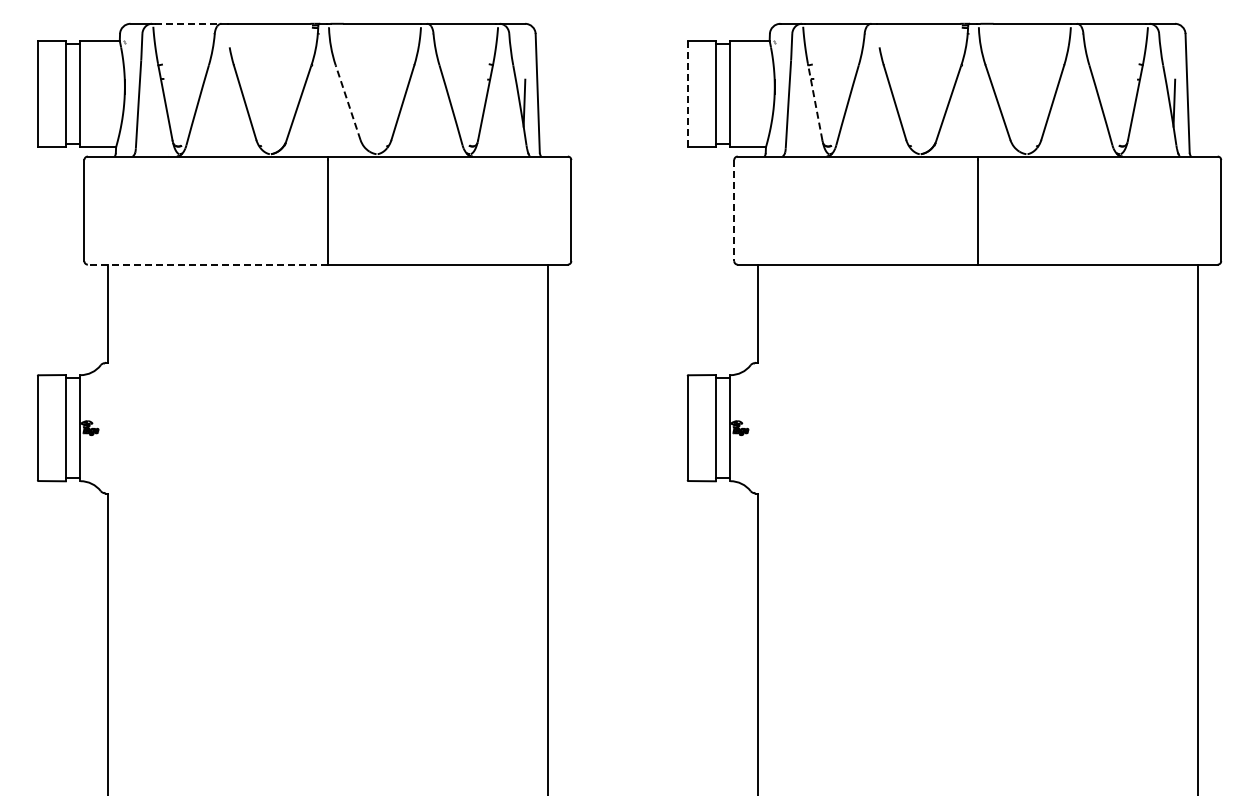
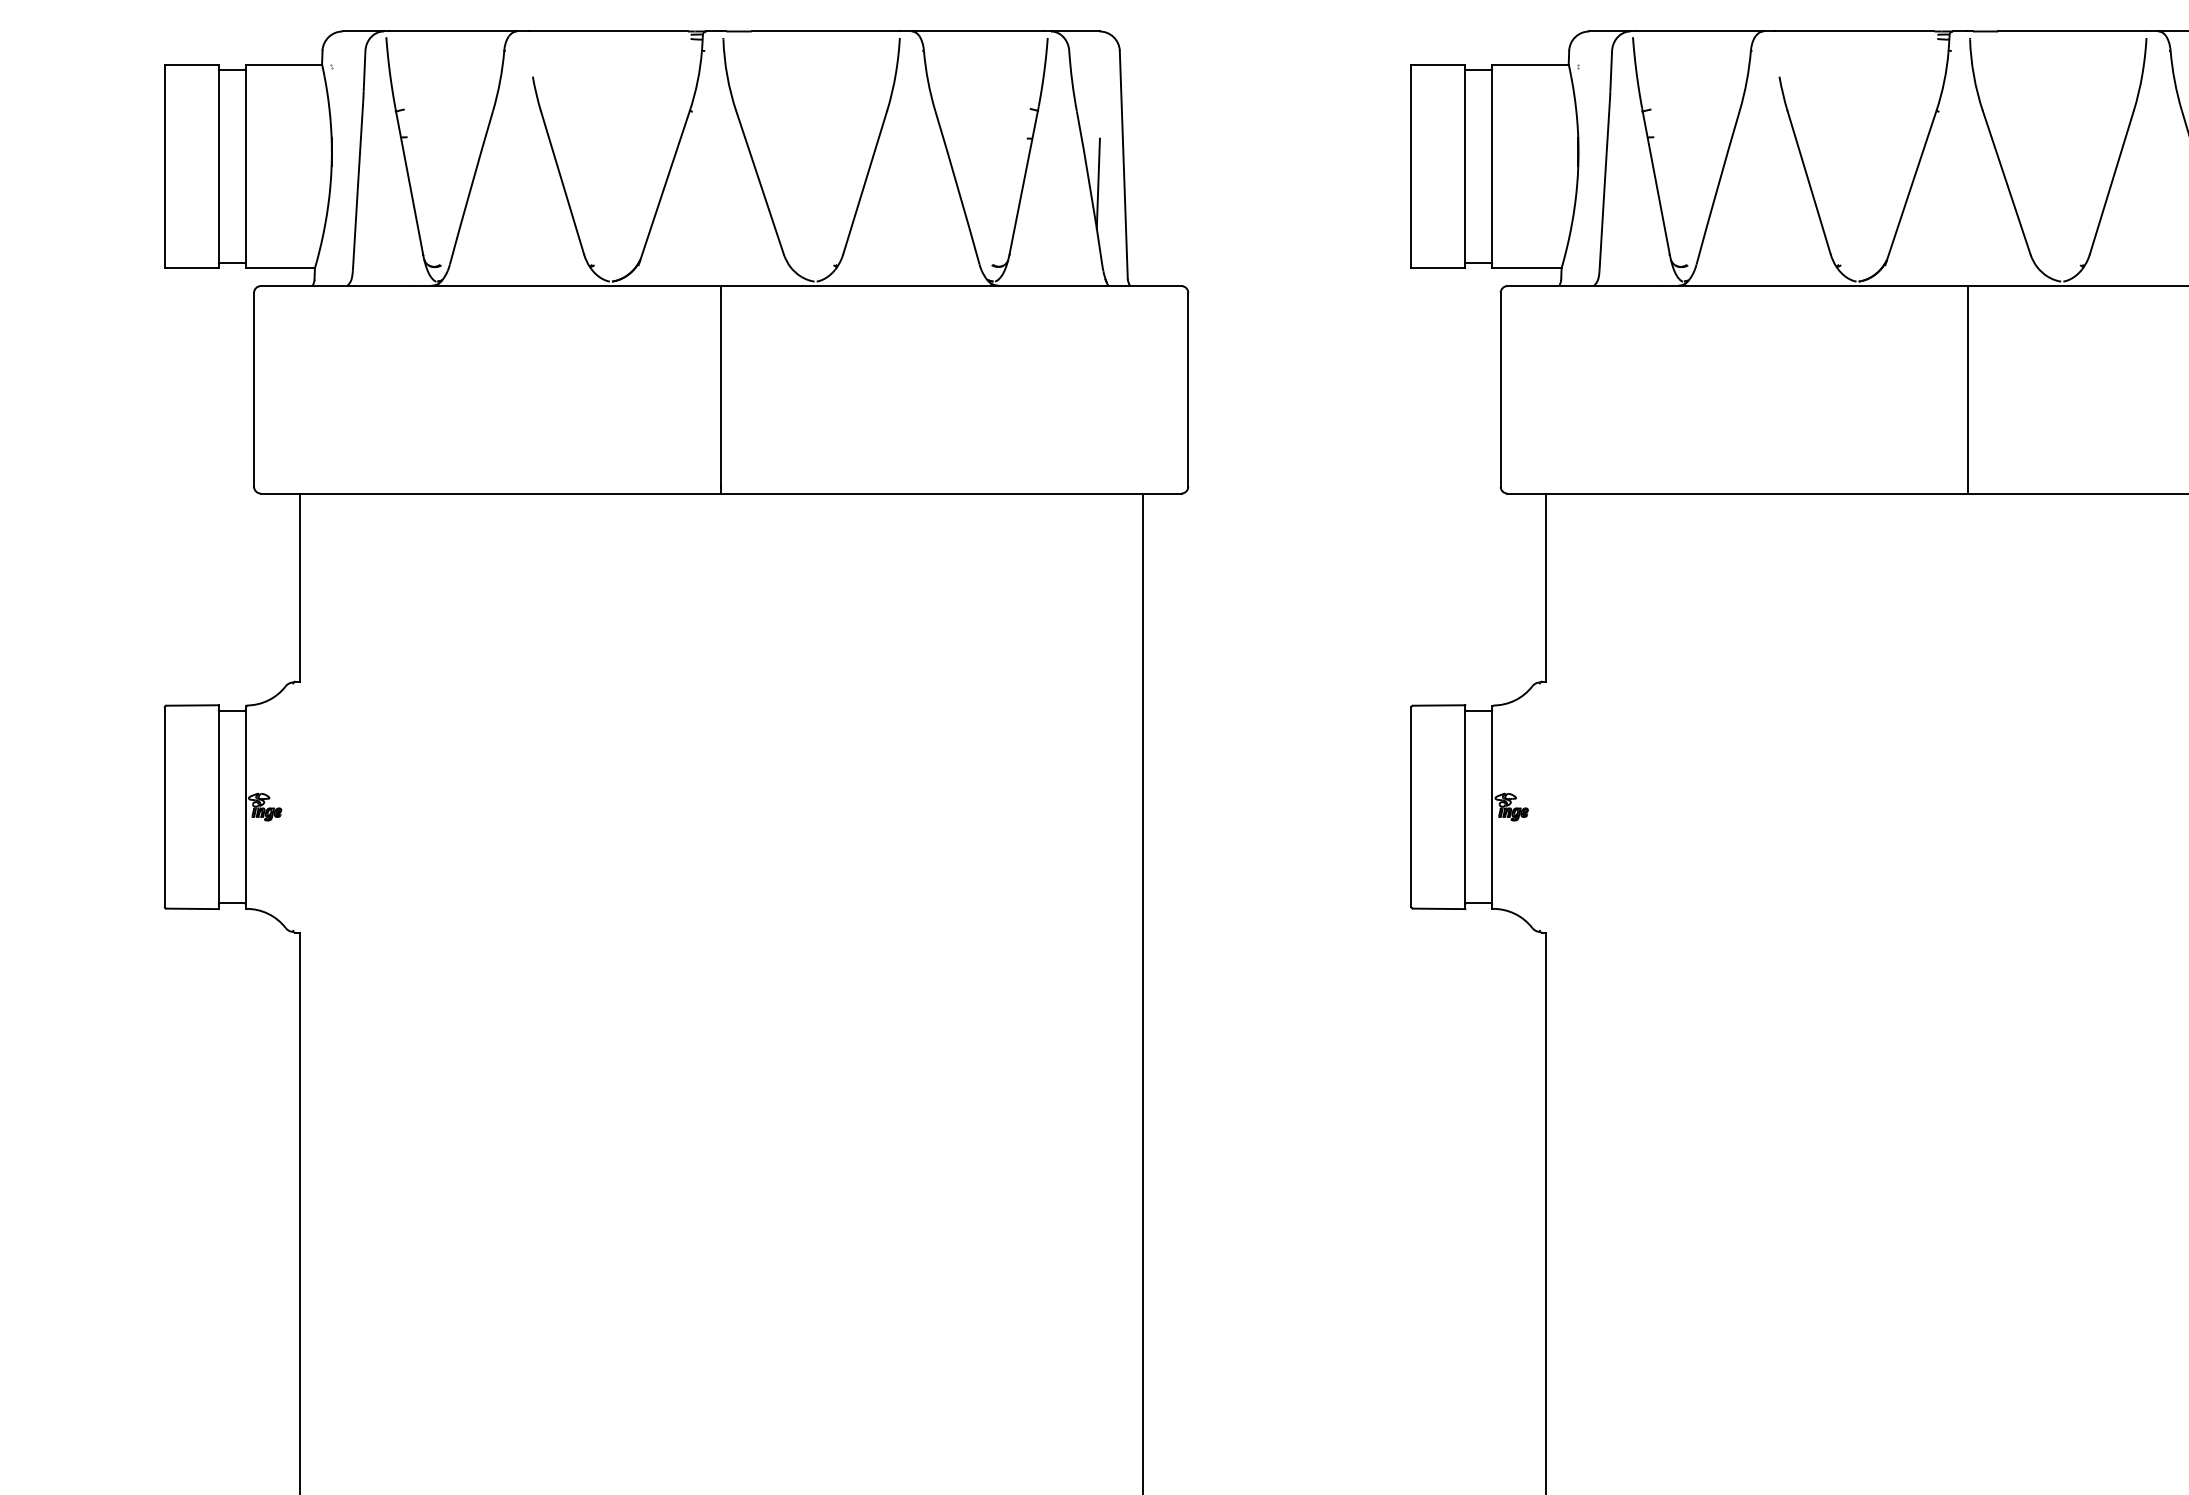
line: (188, 23) -> (453, 30), dashed -> solid
line: (687, 93) -> (1411, 165), dashed -> solid
line: (347, 102) -> (758, 182), dashed -> solid
line: (815, 103) -> (1656, 184), dashed -> solid
line: (734, 210) -> (1501, 389), dashed -> solid
line: (207, 264) -> (490, 493), dashed -> solid

